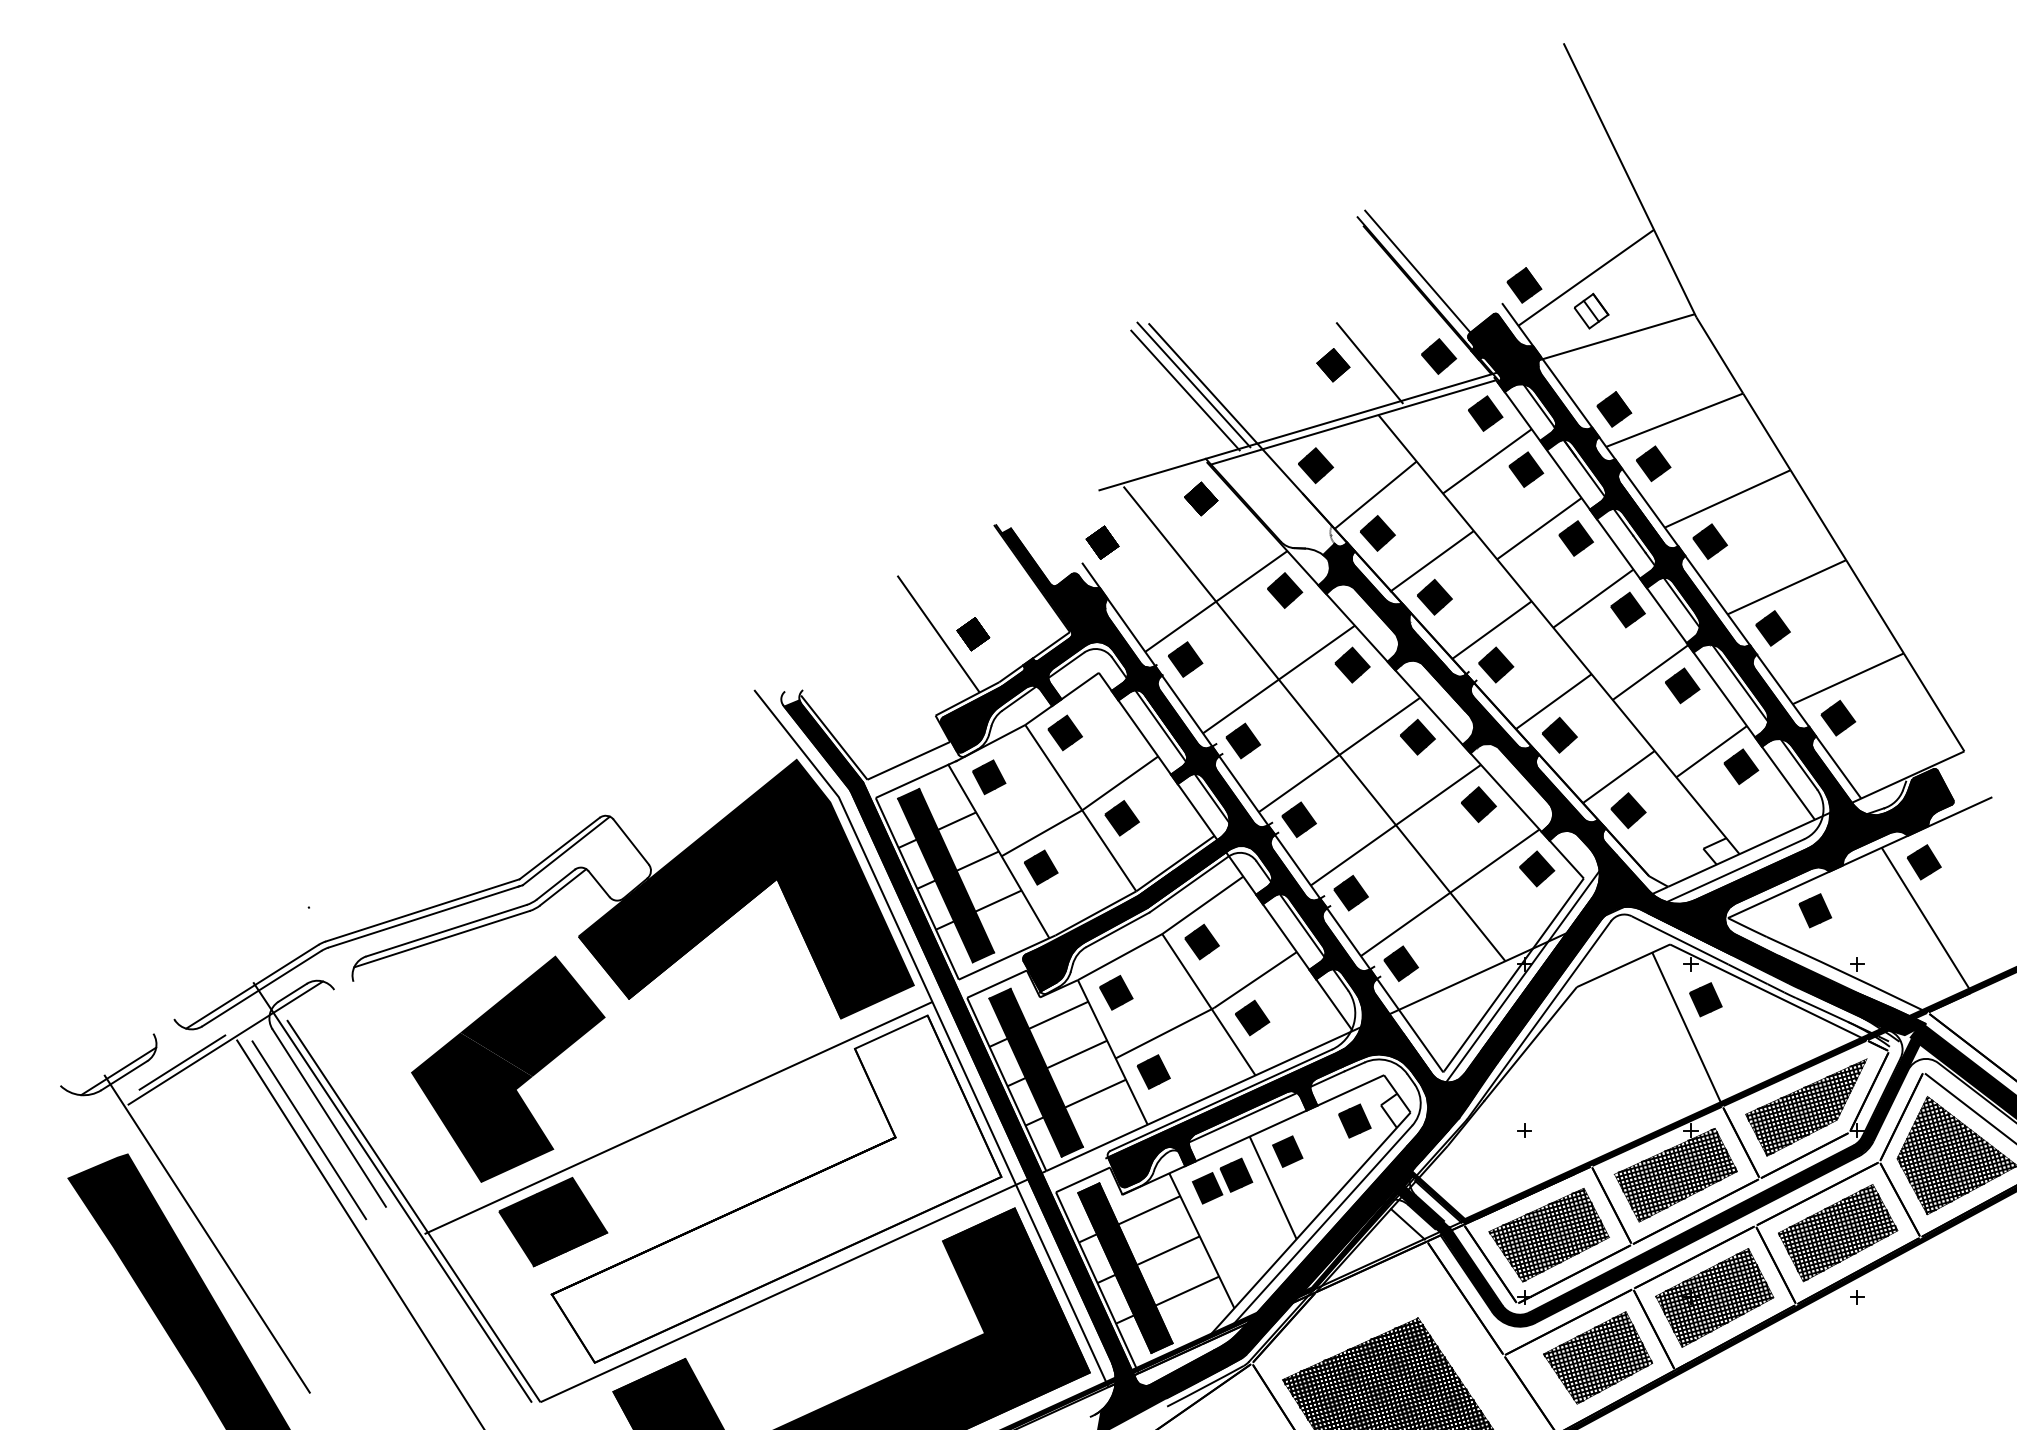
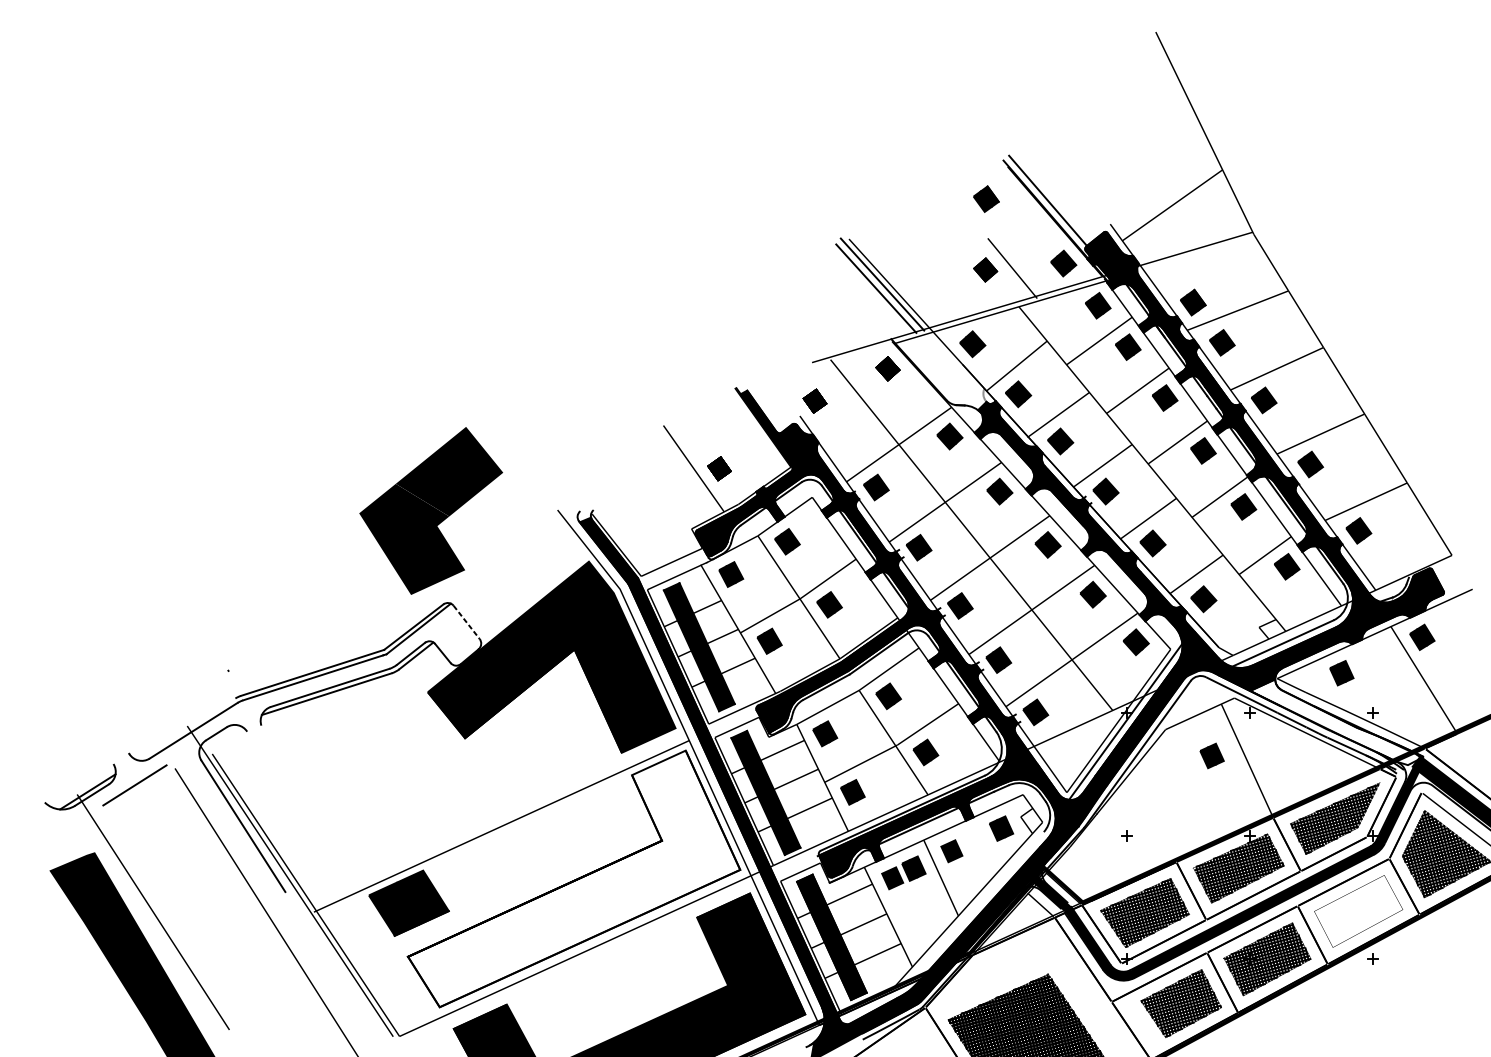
part: (1524, 285) -> (986, 199), moved
part: (1591, 310) -> (1176, 229), removed
line: (631, 842) -> (466, 622), solid -> dashed
fill: (1808, 977) -> (1336, 722), removed
line: (252, 986) -> (186, 729), removed
part: (1705, 999) -> (1211, 755), moved
line: (225, 1042) -> (166, 770), removed
part: (508, 1068) -> (431, 510), moved
line: (309, 1130) -> (228, 835), removed
line: (1321, 1226) -> (976, 906), removed
hatch: (1837, 1233) -> (1358, 911), removed

